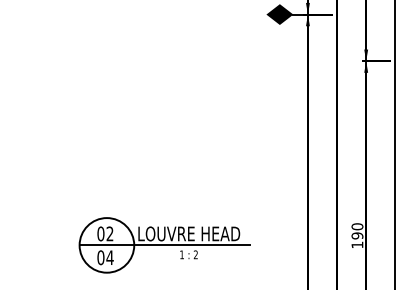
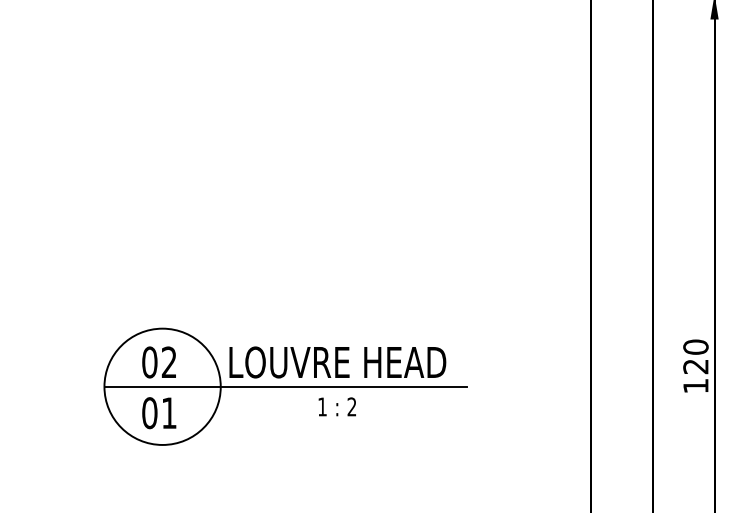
text: (357, 235) -> (696, 365), 190 -> 120
text: (109, 257) -> (168, 412), 04 -> 01

